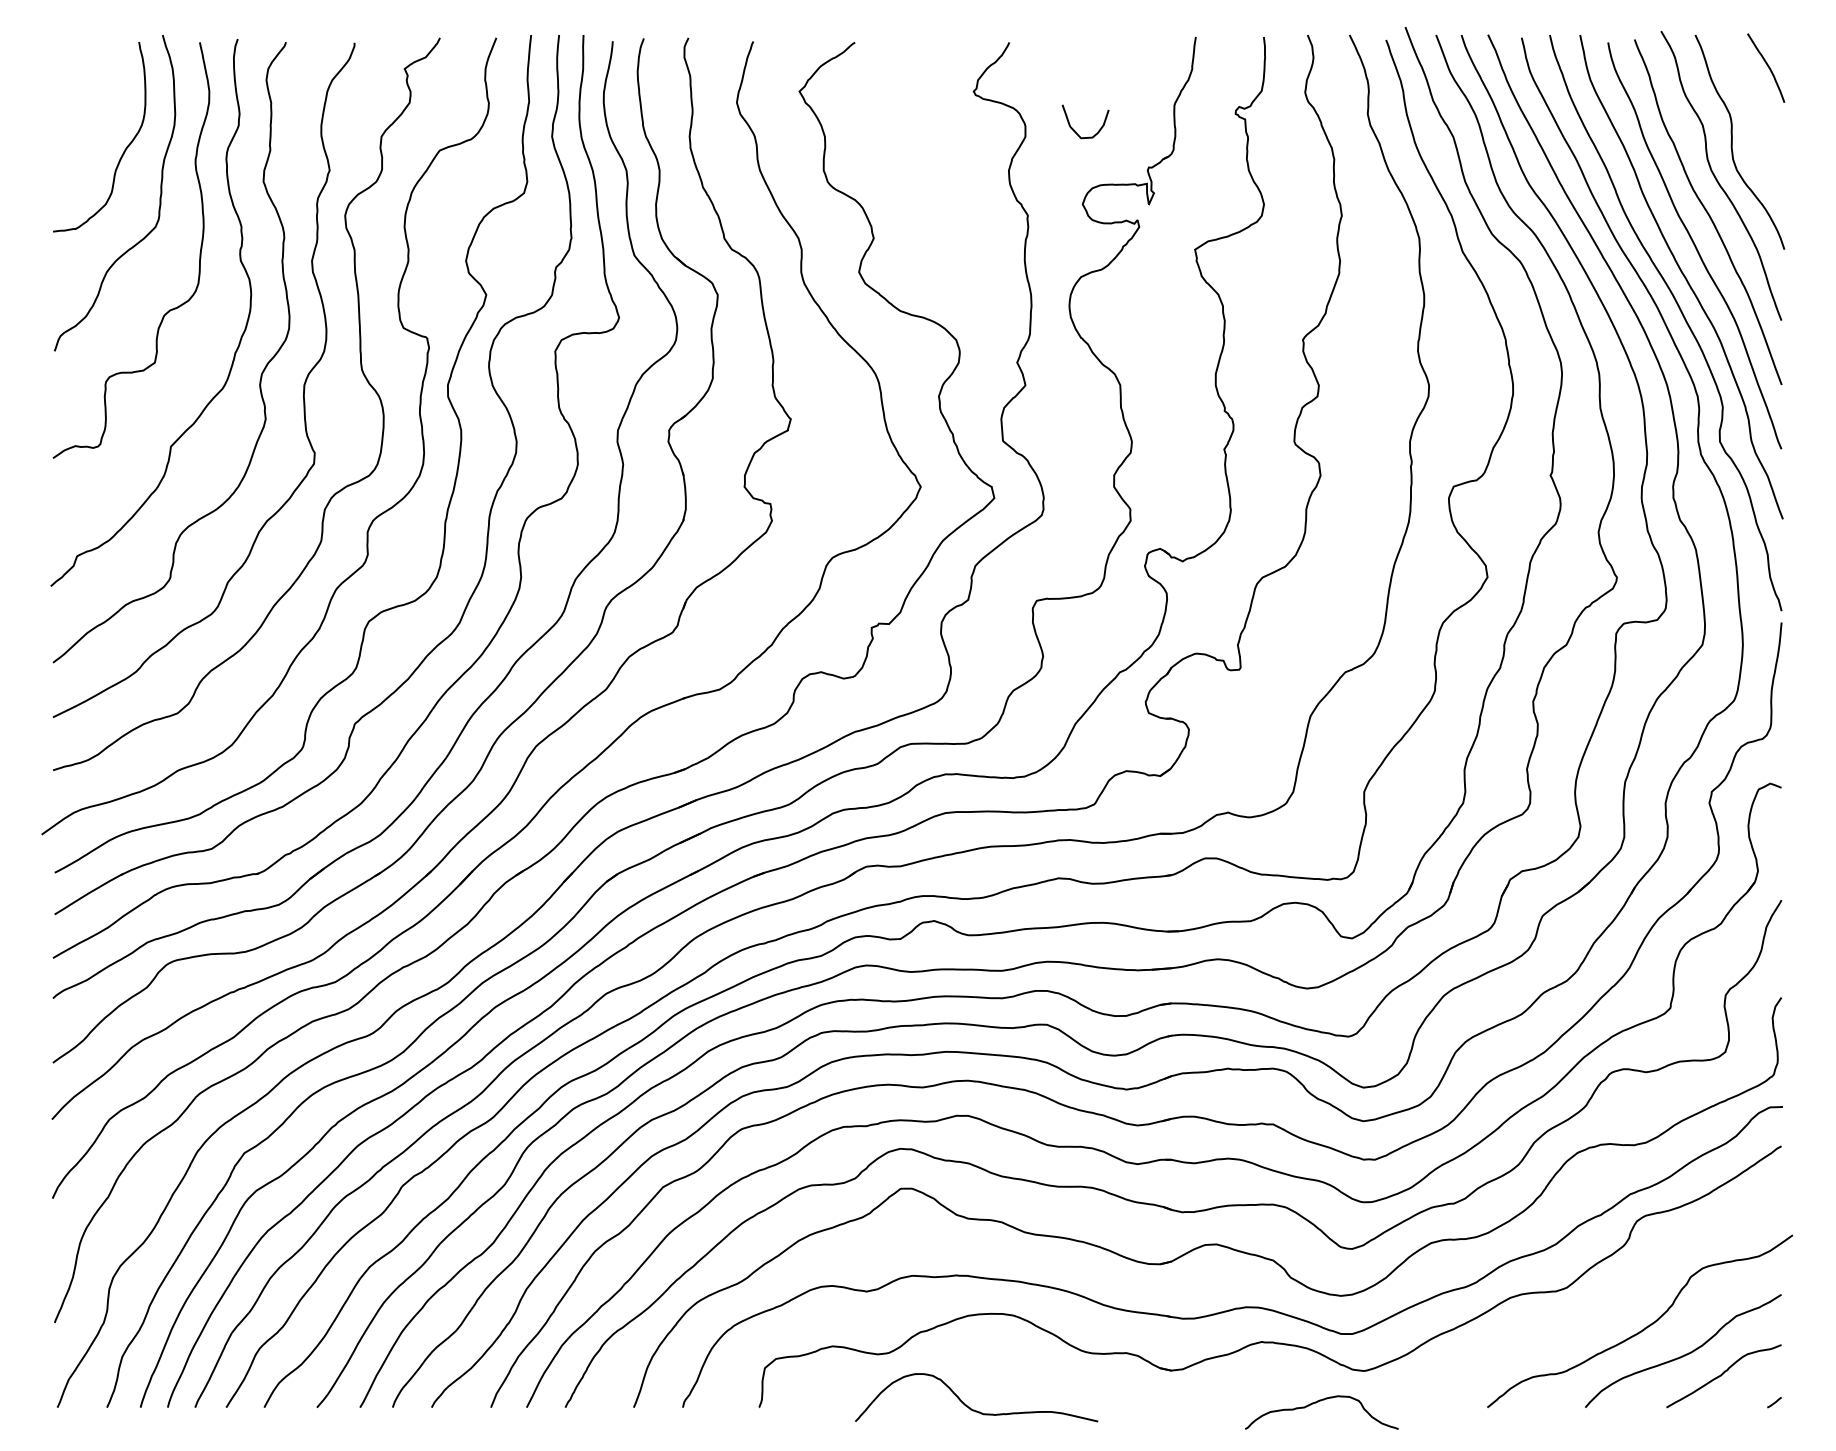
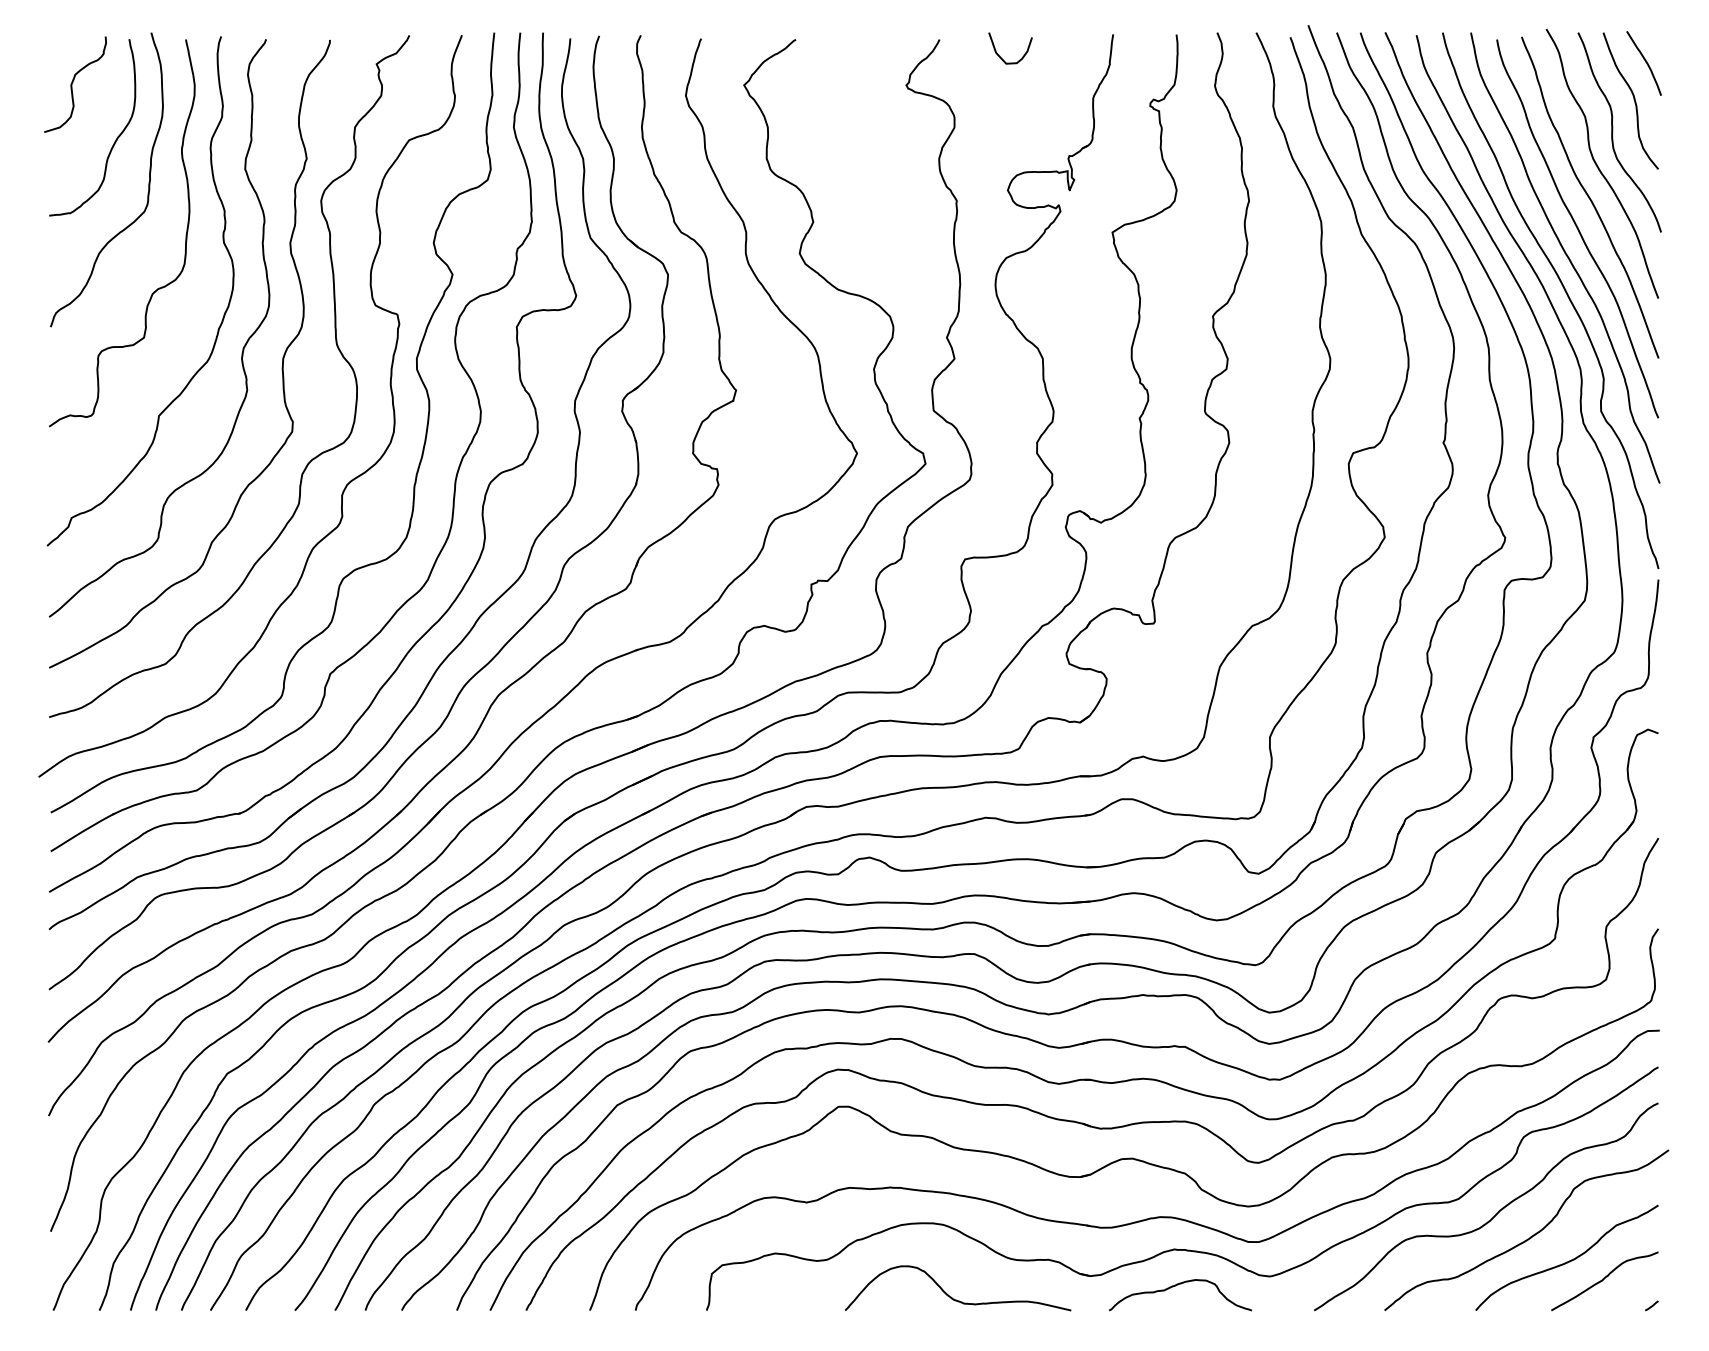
curve: (79, 88) -> (73, 82), added
curve: (1754, 106) -> (1633, 99), added
curve: (1075, 131) -> (1001, 57), moved
curve: (1606, 1304) -> (1495, 1214), added
curve: (1319, 1402) -> (1178, 1285), moved
curve: (969, 1406) -> (951, 1296), moved

